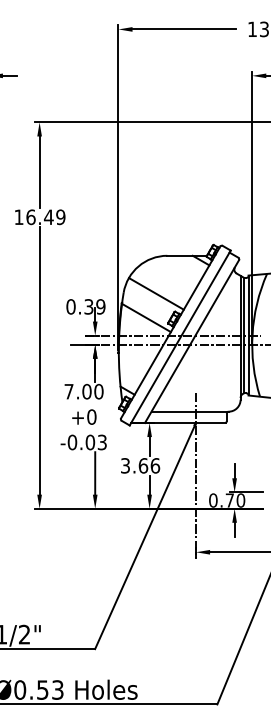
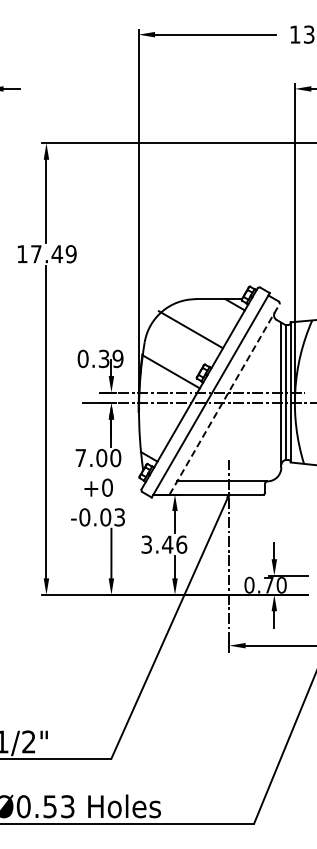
text: (31, 217) -> (36, 254), 16.49 -> 17.49
line: (156, 293) -> (190, 329), moved
line: (191, 341) -> (224, 399), solid -> dashed
text: (143, 465) -> (167, 544), 3.66 -> 3.46

